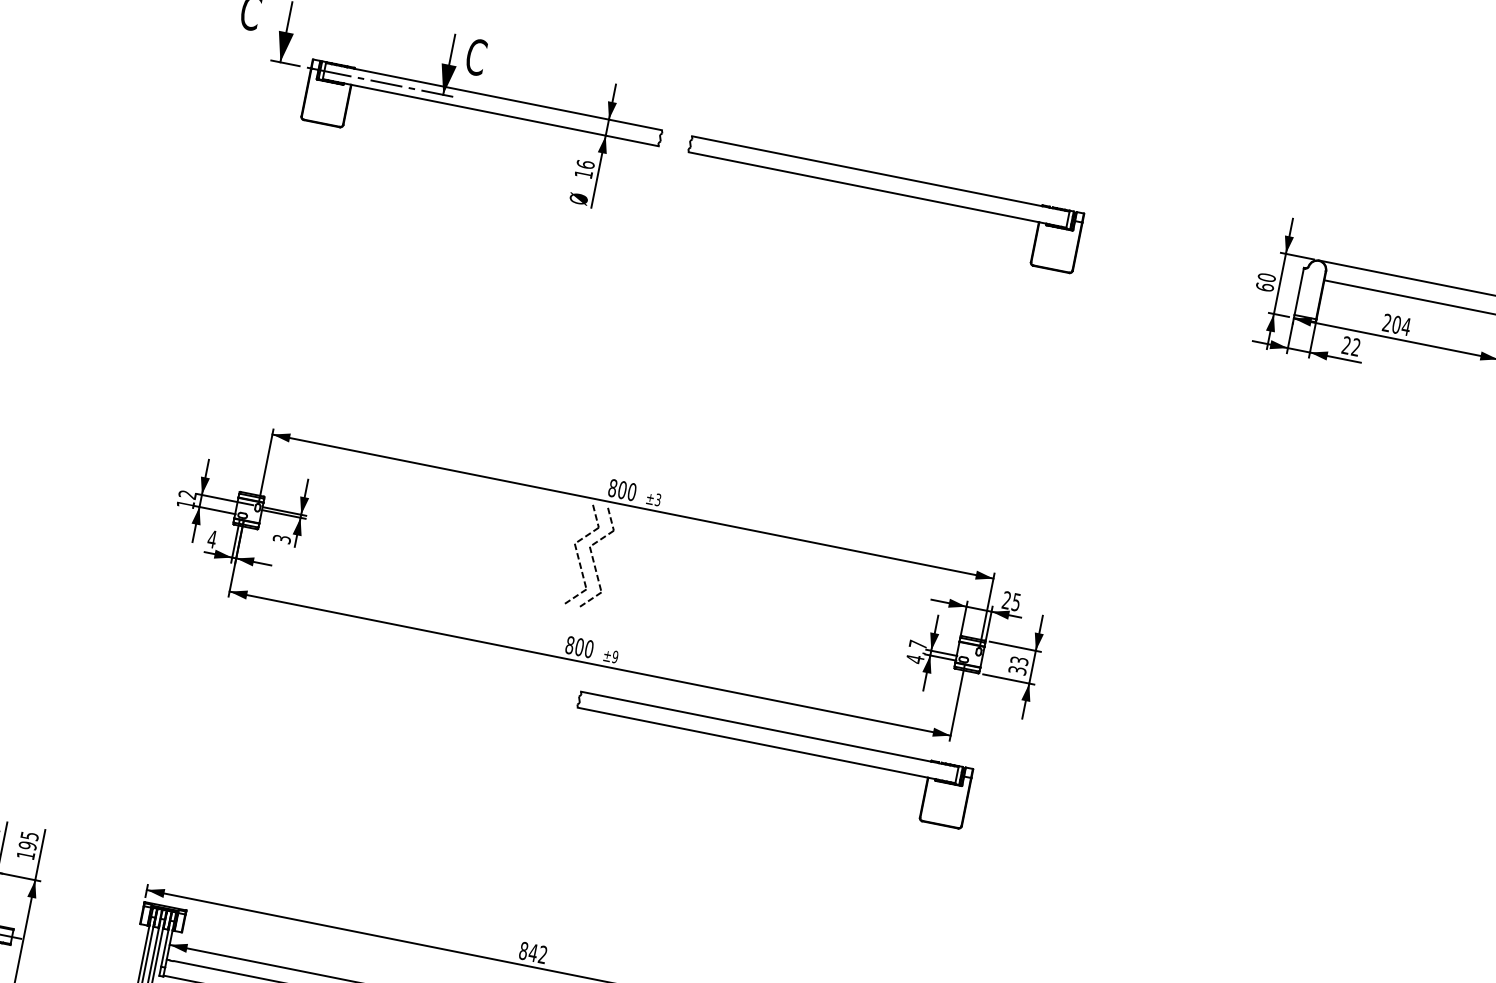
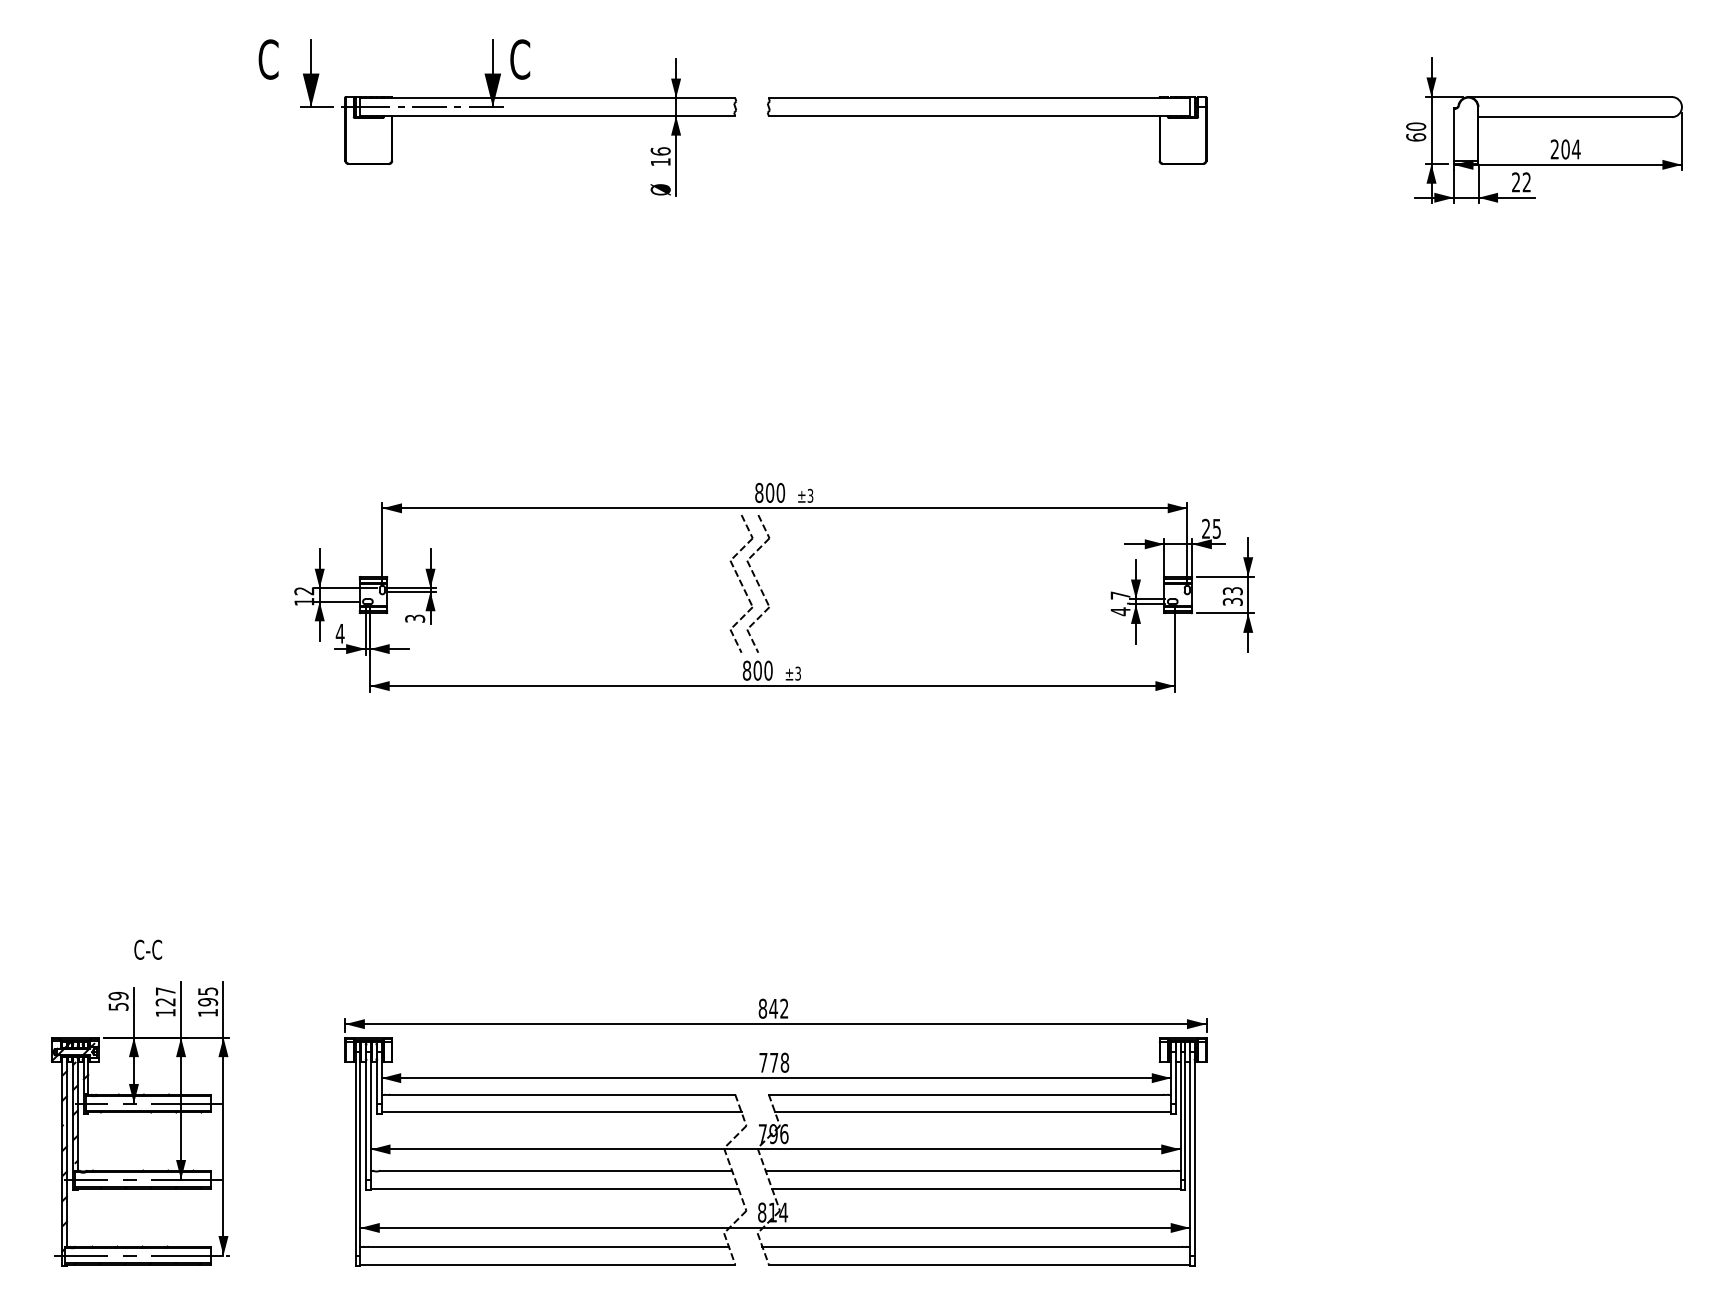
line: (565, 616) -> (735, 640), added
line: (580, 619) -> (752, 640), added
text: (615, 656) -> (798, 673), ±9 -> ±3
part: (773, 747) -> (987, 736), removed

